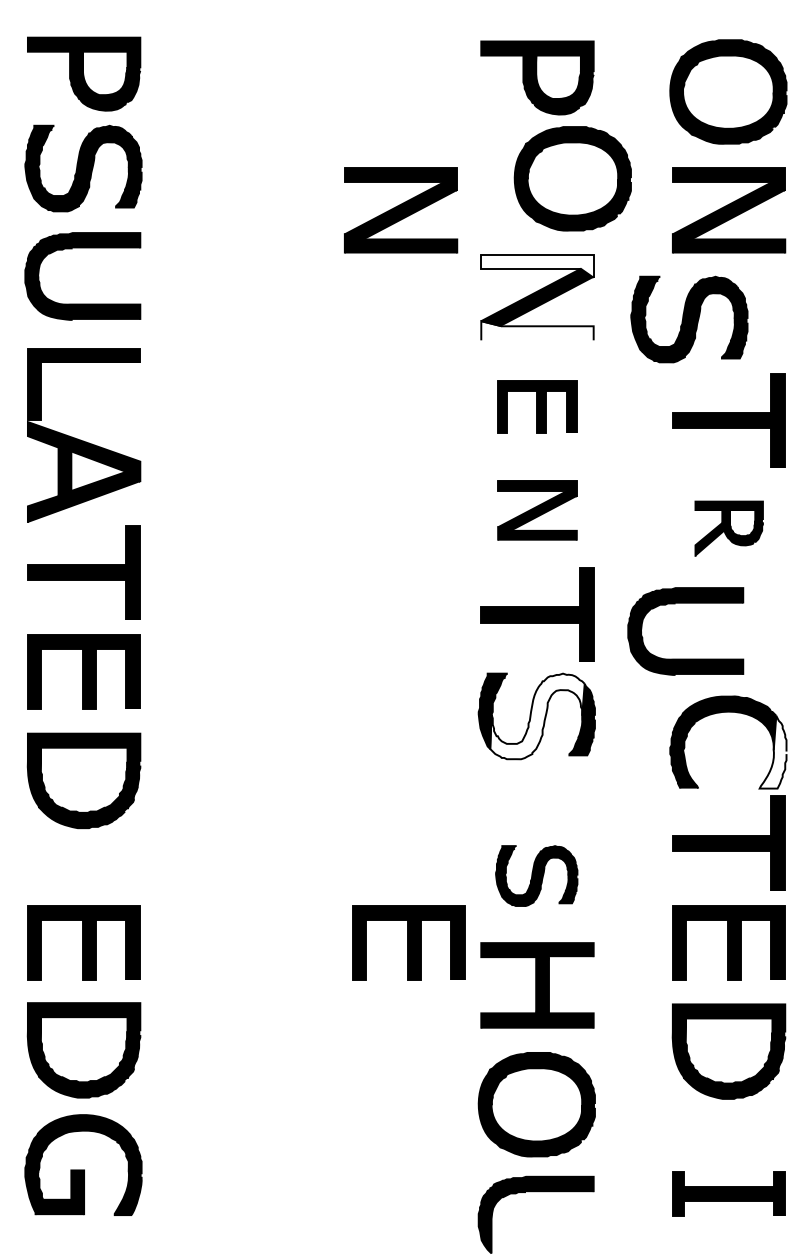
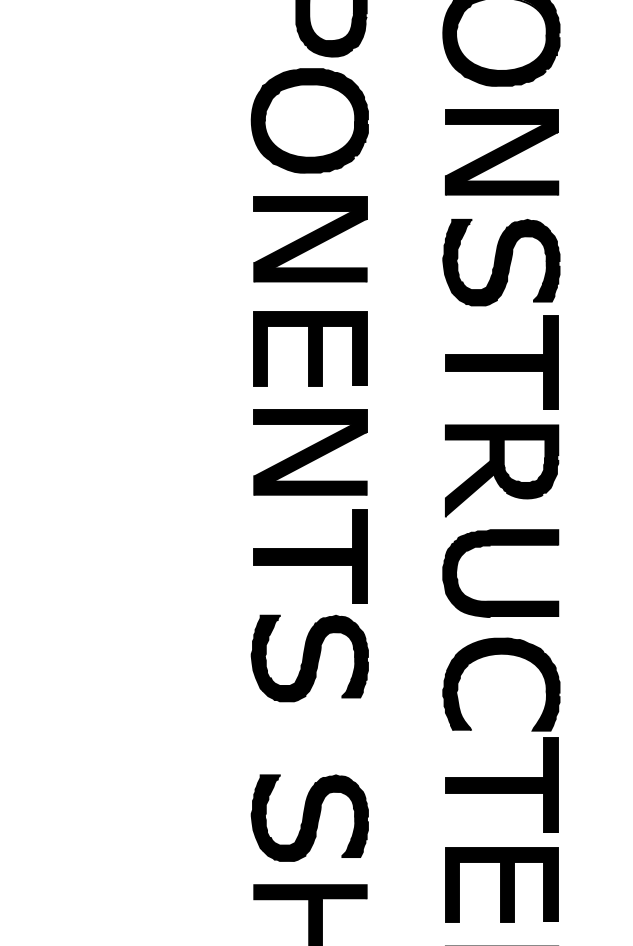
part: (572, 178) -> (309, 120), moved
part: (401, 210) -> (174, 152), removed
fill: (537, 265) -> (310, 207), added
part: (689, 319) -> (501, 262), moved
fill: (537, 330) -> (310, 272), added
part: (537, 406) -> (310, 348), size x1.43
part: (537, 510) -> (310, 452), size x1.43
part: (729, 528) -> (502, 470), size x1.67
part: (685, 658) -> (500, 600), moved
fill: (537, 716) -> (310, 658), added
fill: (772, 751) -> (545, 693), added
part: (536, 875) -> (309, 817), size x1.43
part: (408, 942) -> (181, 884), removed

